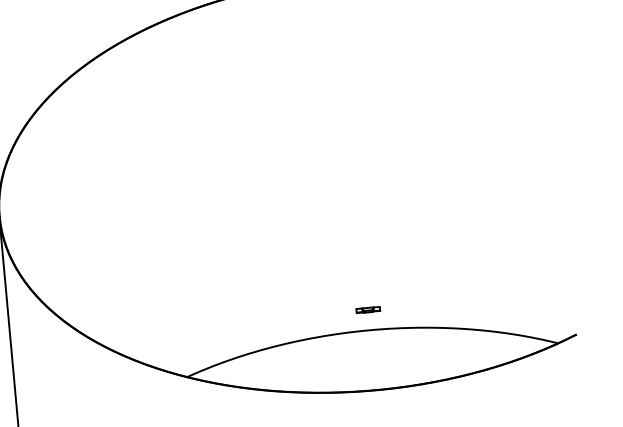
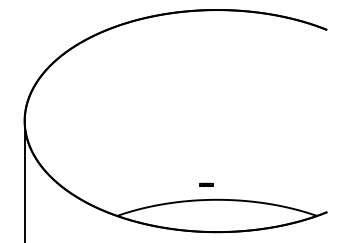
part: (368, 309) -> (206, 184), moved

